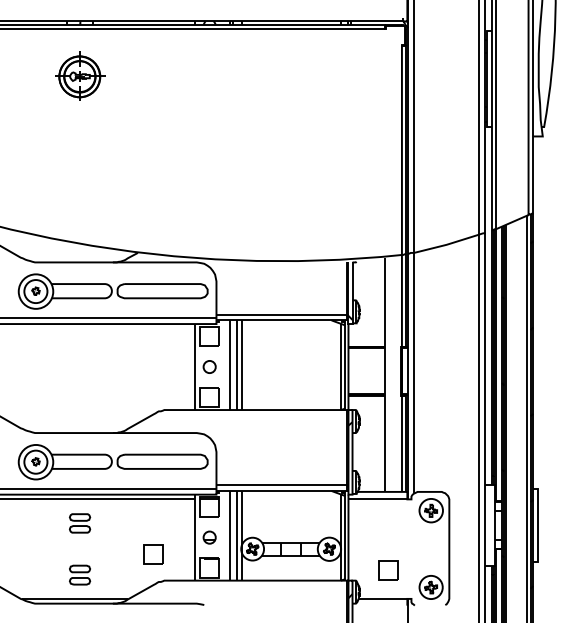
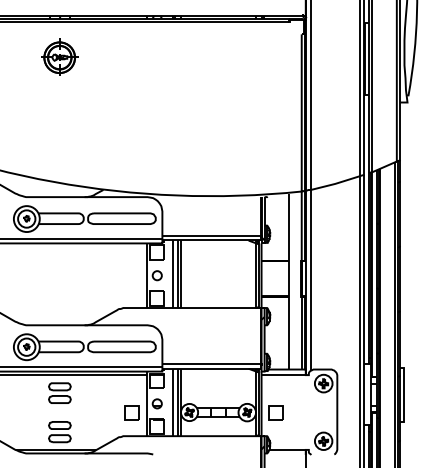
part: (79, 523) -> (59, 393), size x1.43
part: (153, 554) -> (131, 412), moved
part: (388, 570) -> (276, 412), moved
part: (79, 574) -> (59, 431), size x1.43

